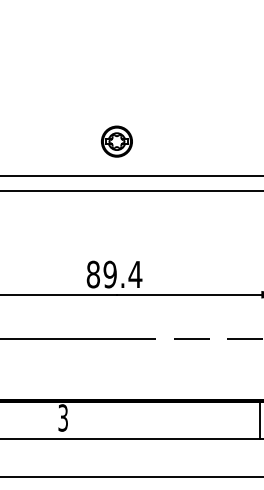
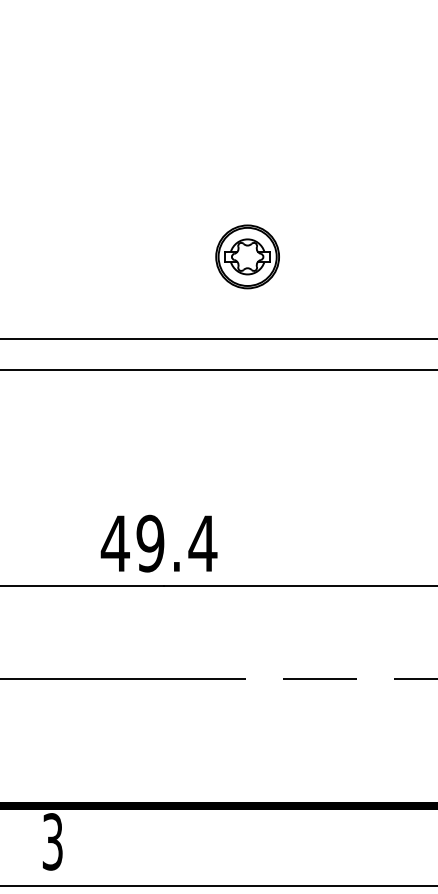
part: (116, 141) -> (246, 256), moved
text: (93, 274) -> (115, 543), 89.4 -> 49.4

